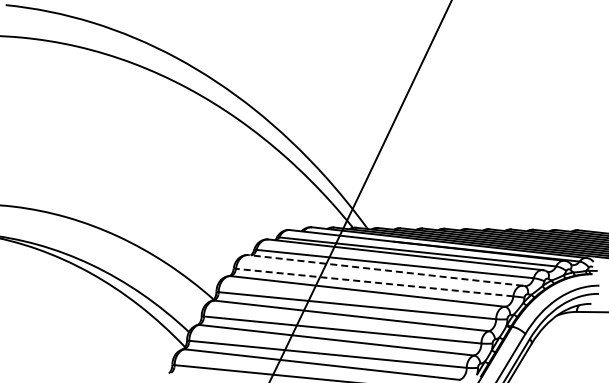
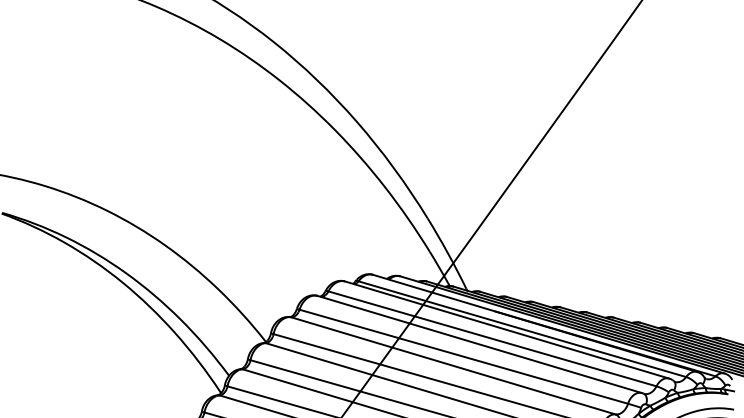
line: (385, 270) -> (479, 344), dashed -> solid
line: (374, 282) -> (463, 356), dashed -> solid

